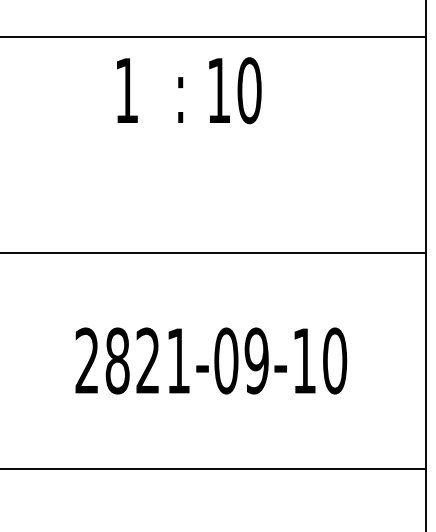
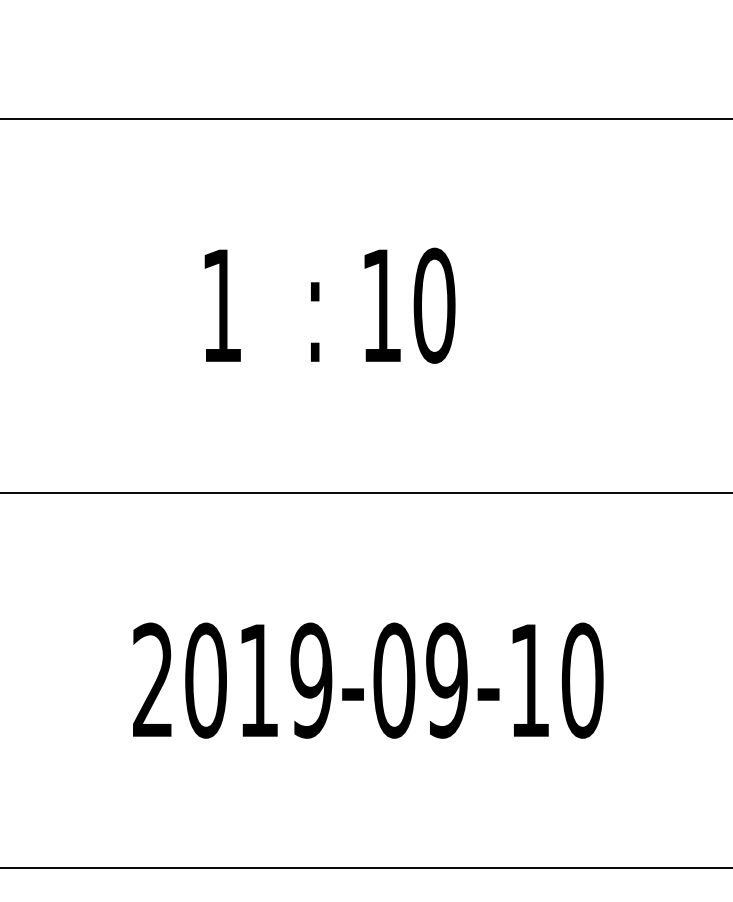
text: (189, 90) -> (330, 305), moved
text: (147, 360) -> (257, 679), 2821-09-10 -> 2019-09-10

